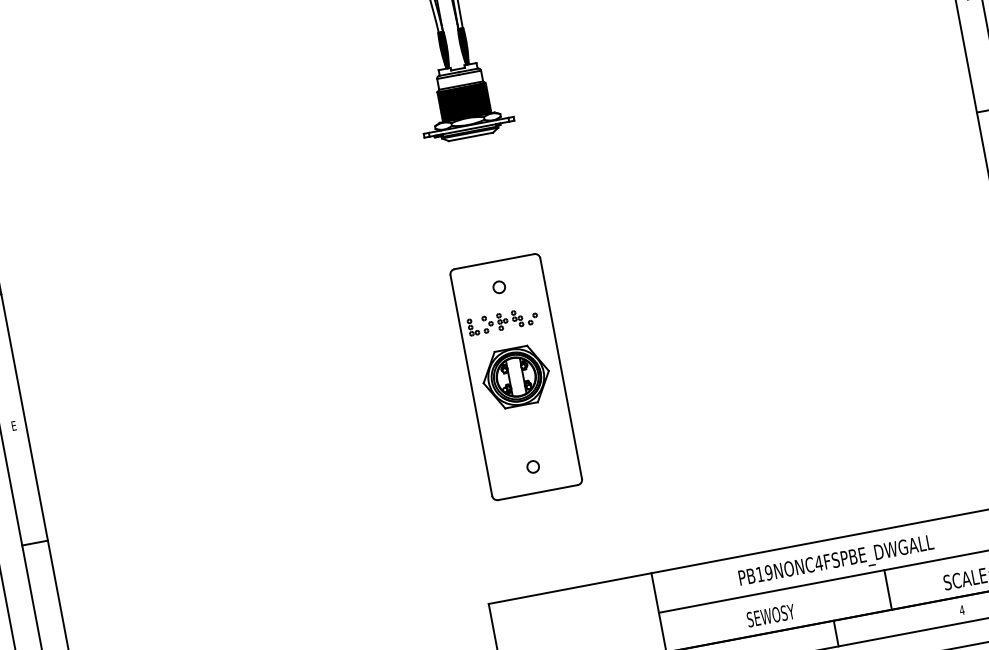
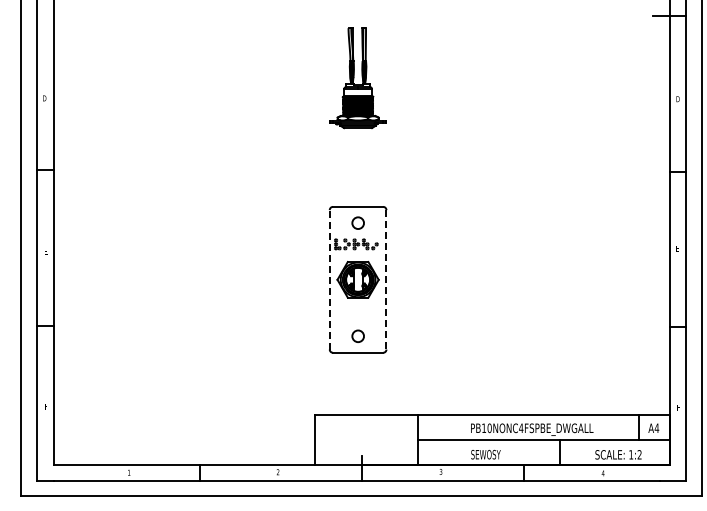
circle: (498, 286) -> (357, 222), size x1.6
line: (561, 368) -> (386, 279), solid -> dashed
line: (470, 385) -> (329, 279), solid -> dashed
circle: (532, 466) -> (357, 336), size x1.6
text: (768, 573) -> (489, 428), PB19NONC4FSPBE_DWGALL -> PB10NONC4FSPBE_DWGALL

